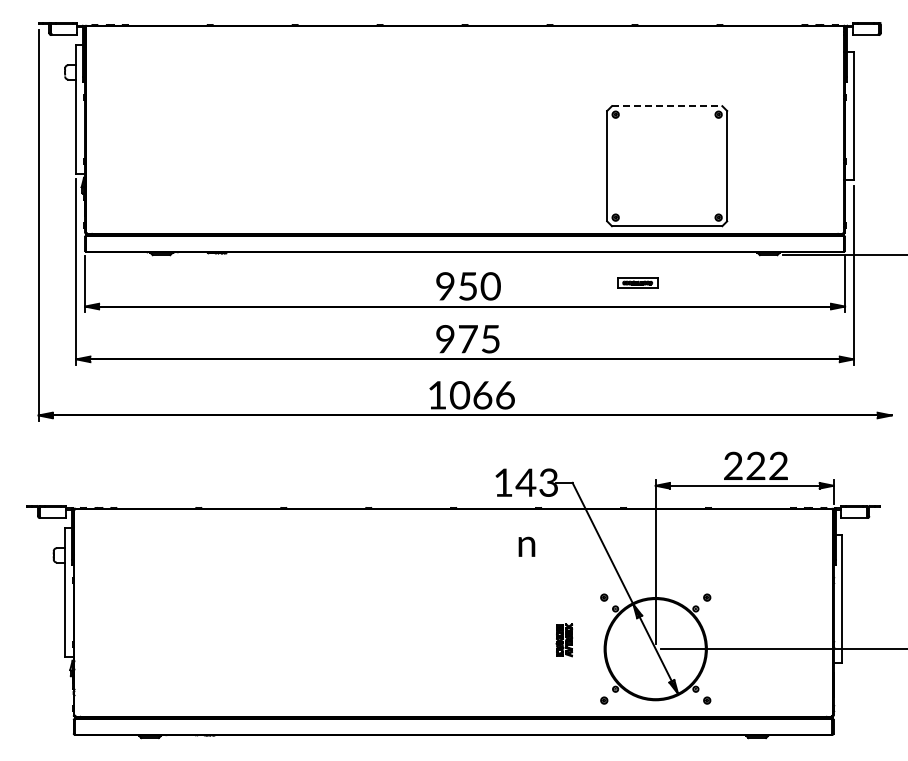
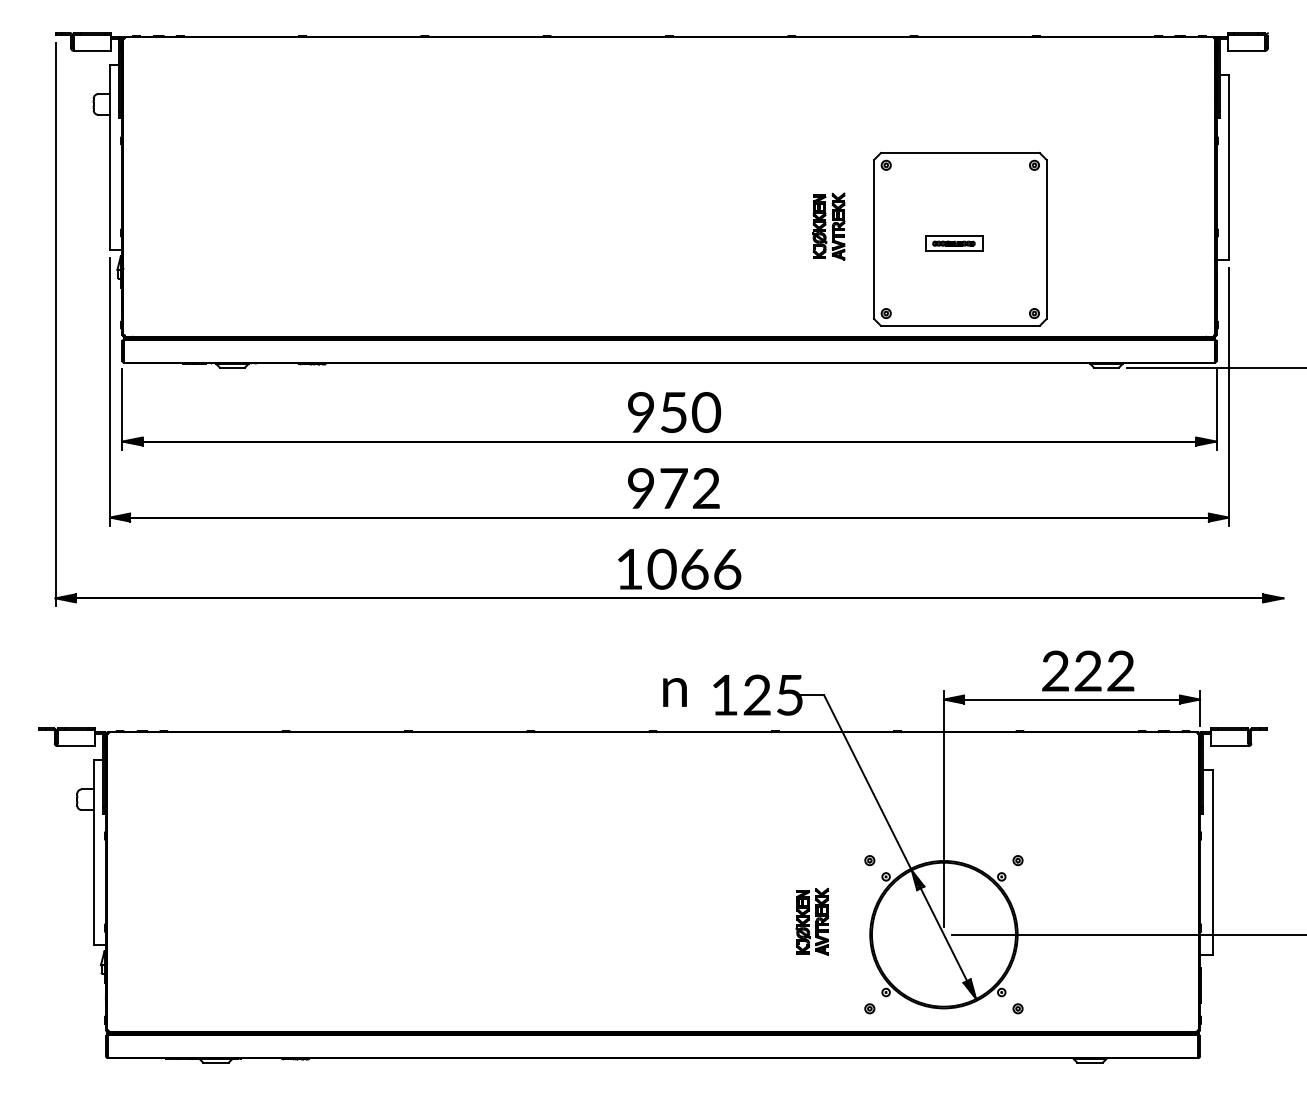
line: (667, 106) -> (960, 153), dashed -> solid
part: (575, 156) -> (828, 225), added
part: (637, 282) -> (953, 242), moved
text: (490, 339) -> (706, 488), 975 -> 972
text: (536, 482) -> (772, 694), 143 -> 125
text: (526, 546) -> (674, 691), moved
part: (564, 640) -> (812, 922), size x1.43

